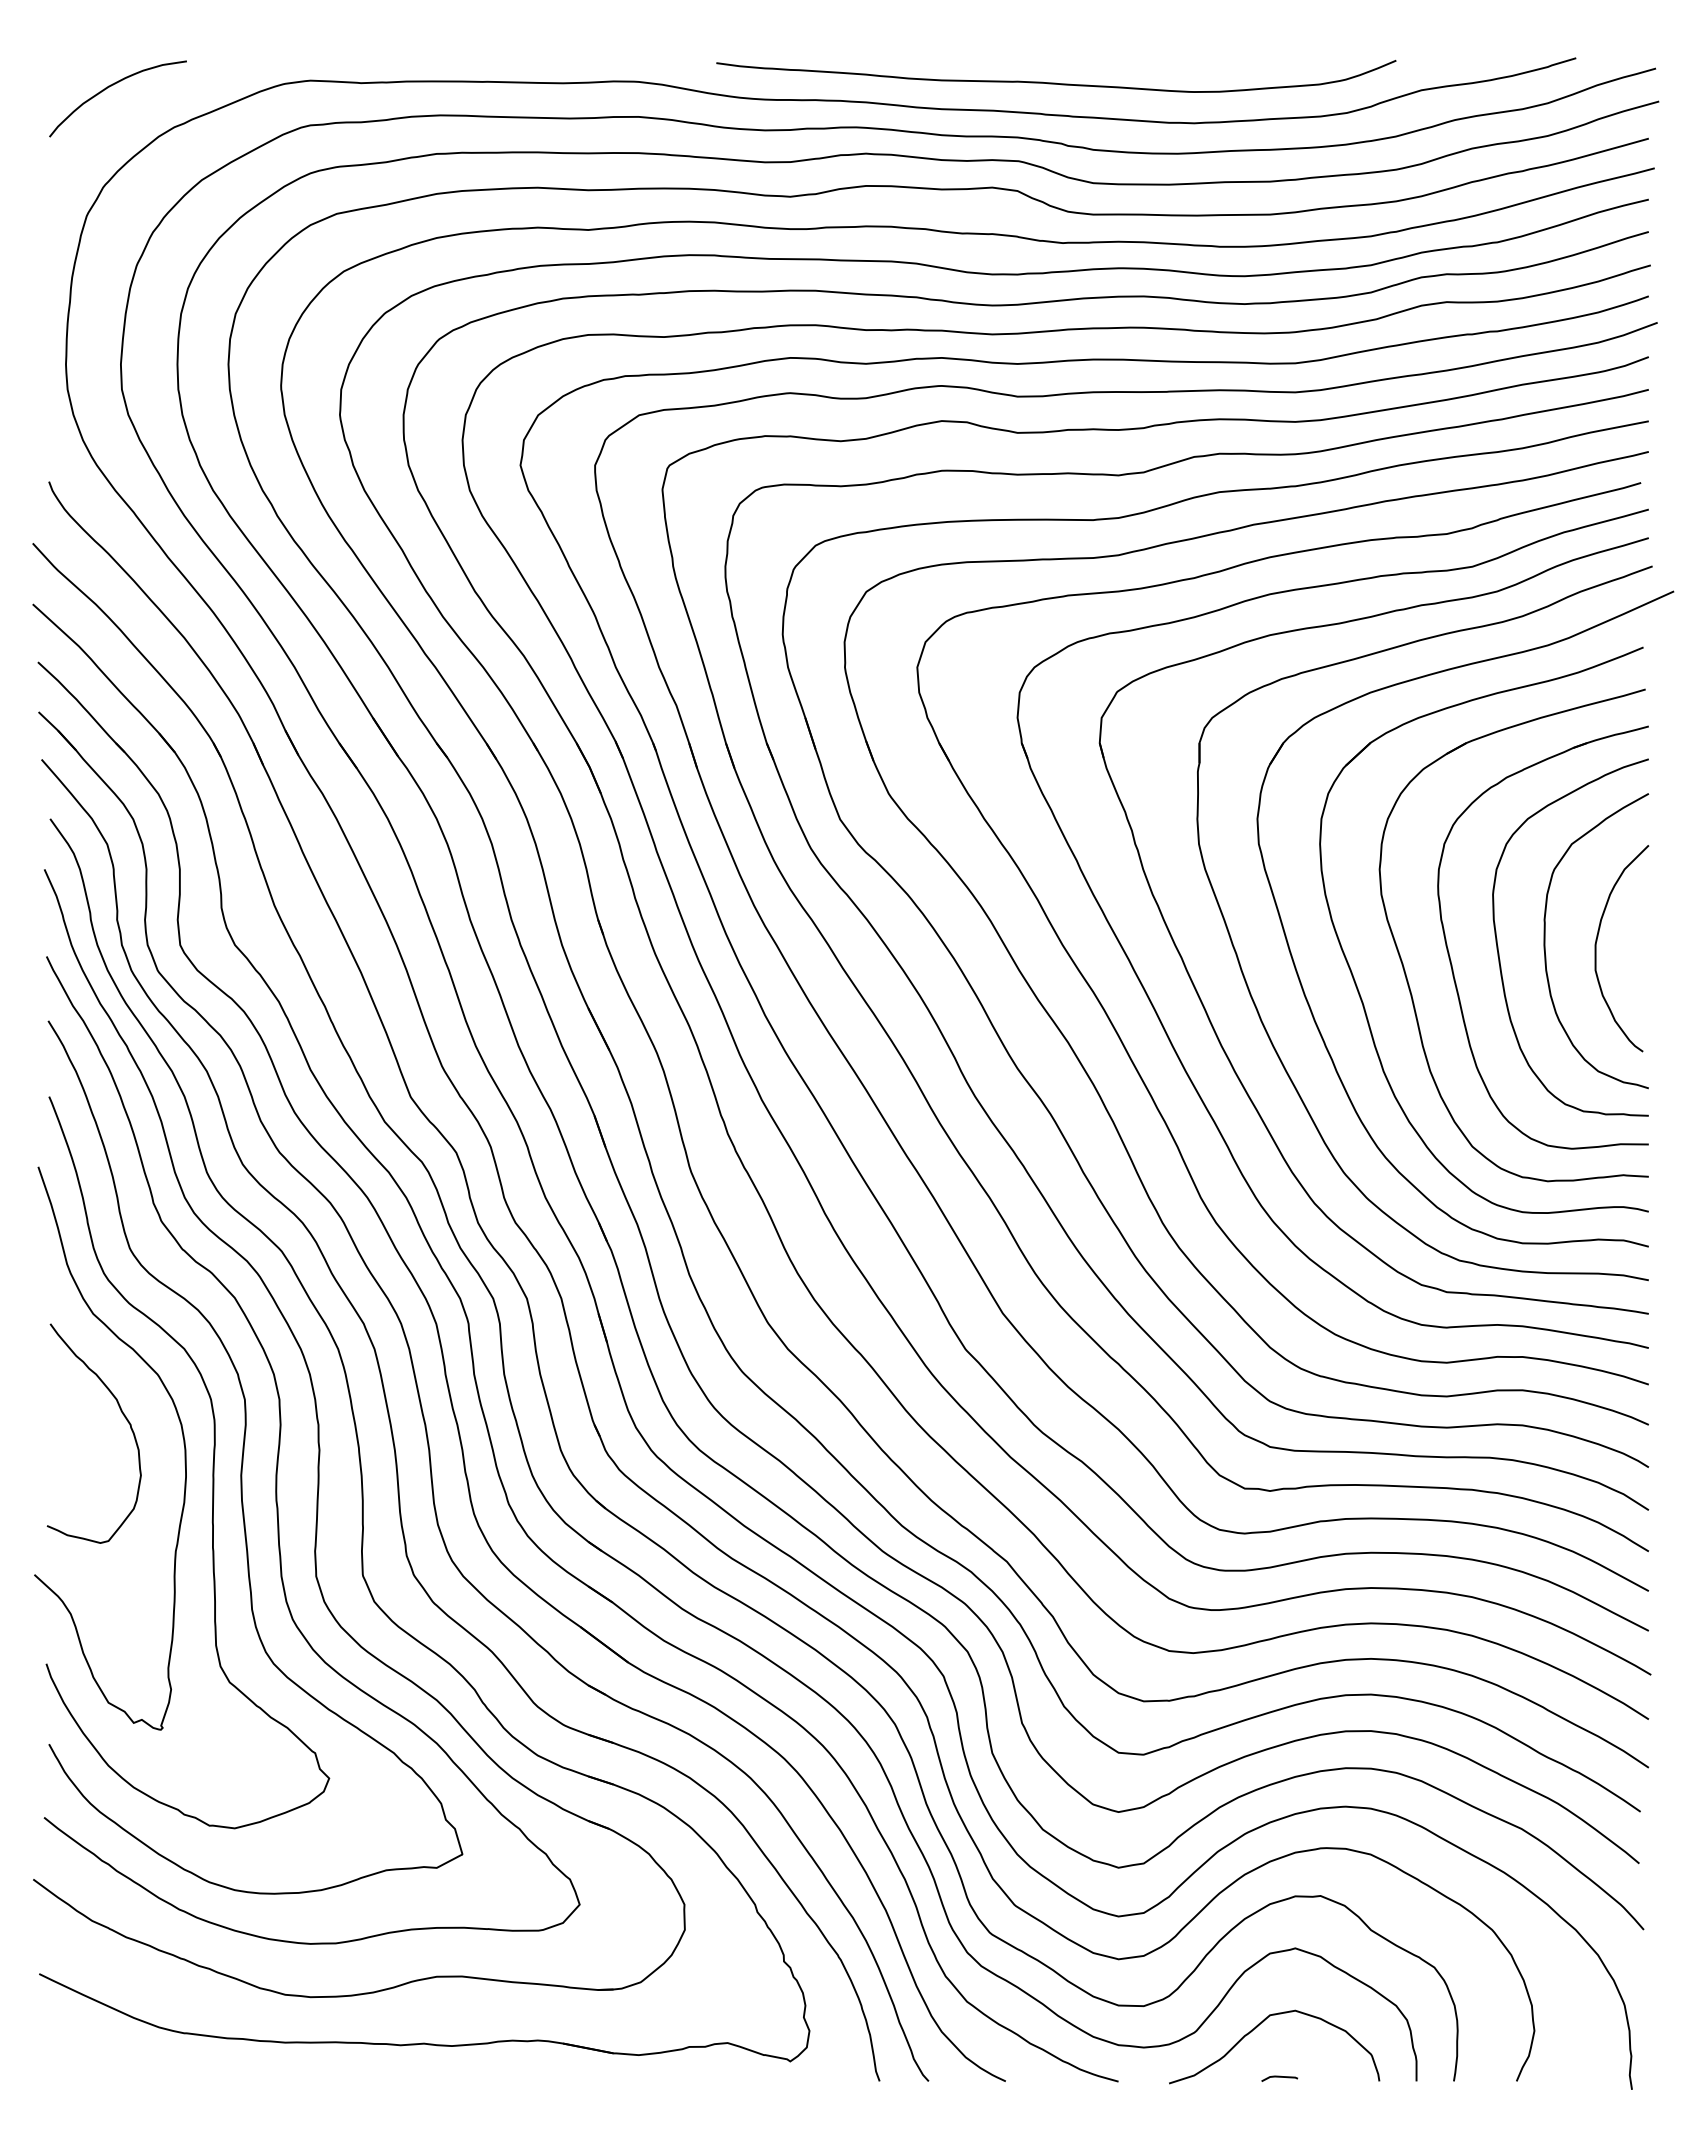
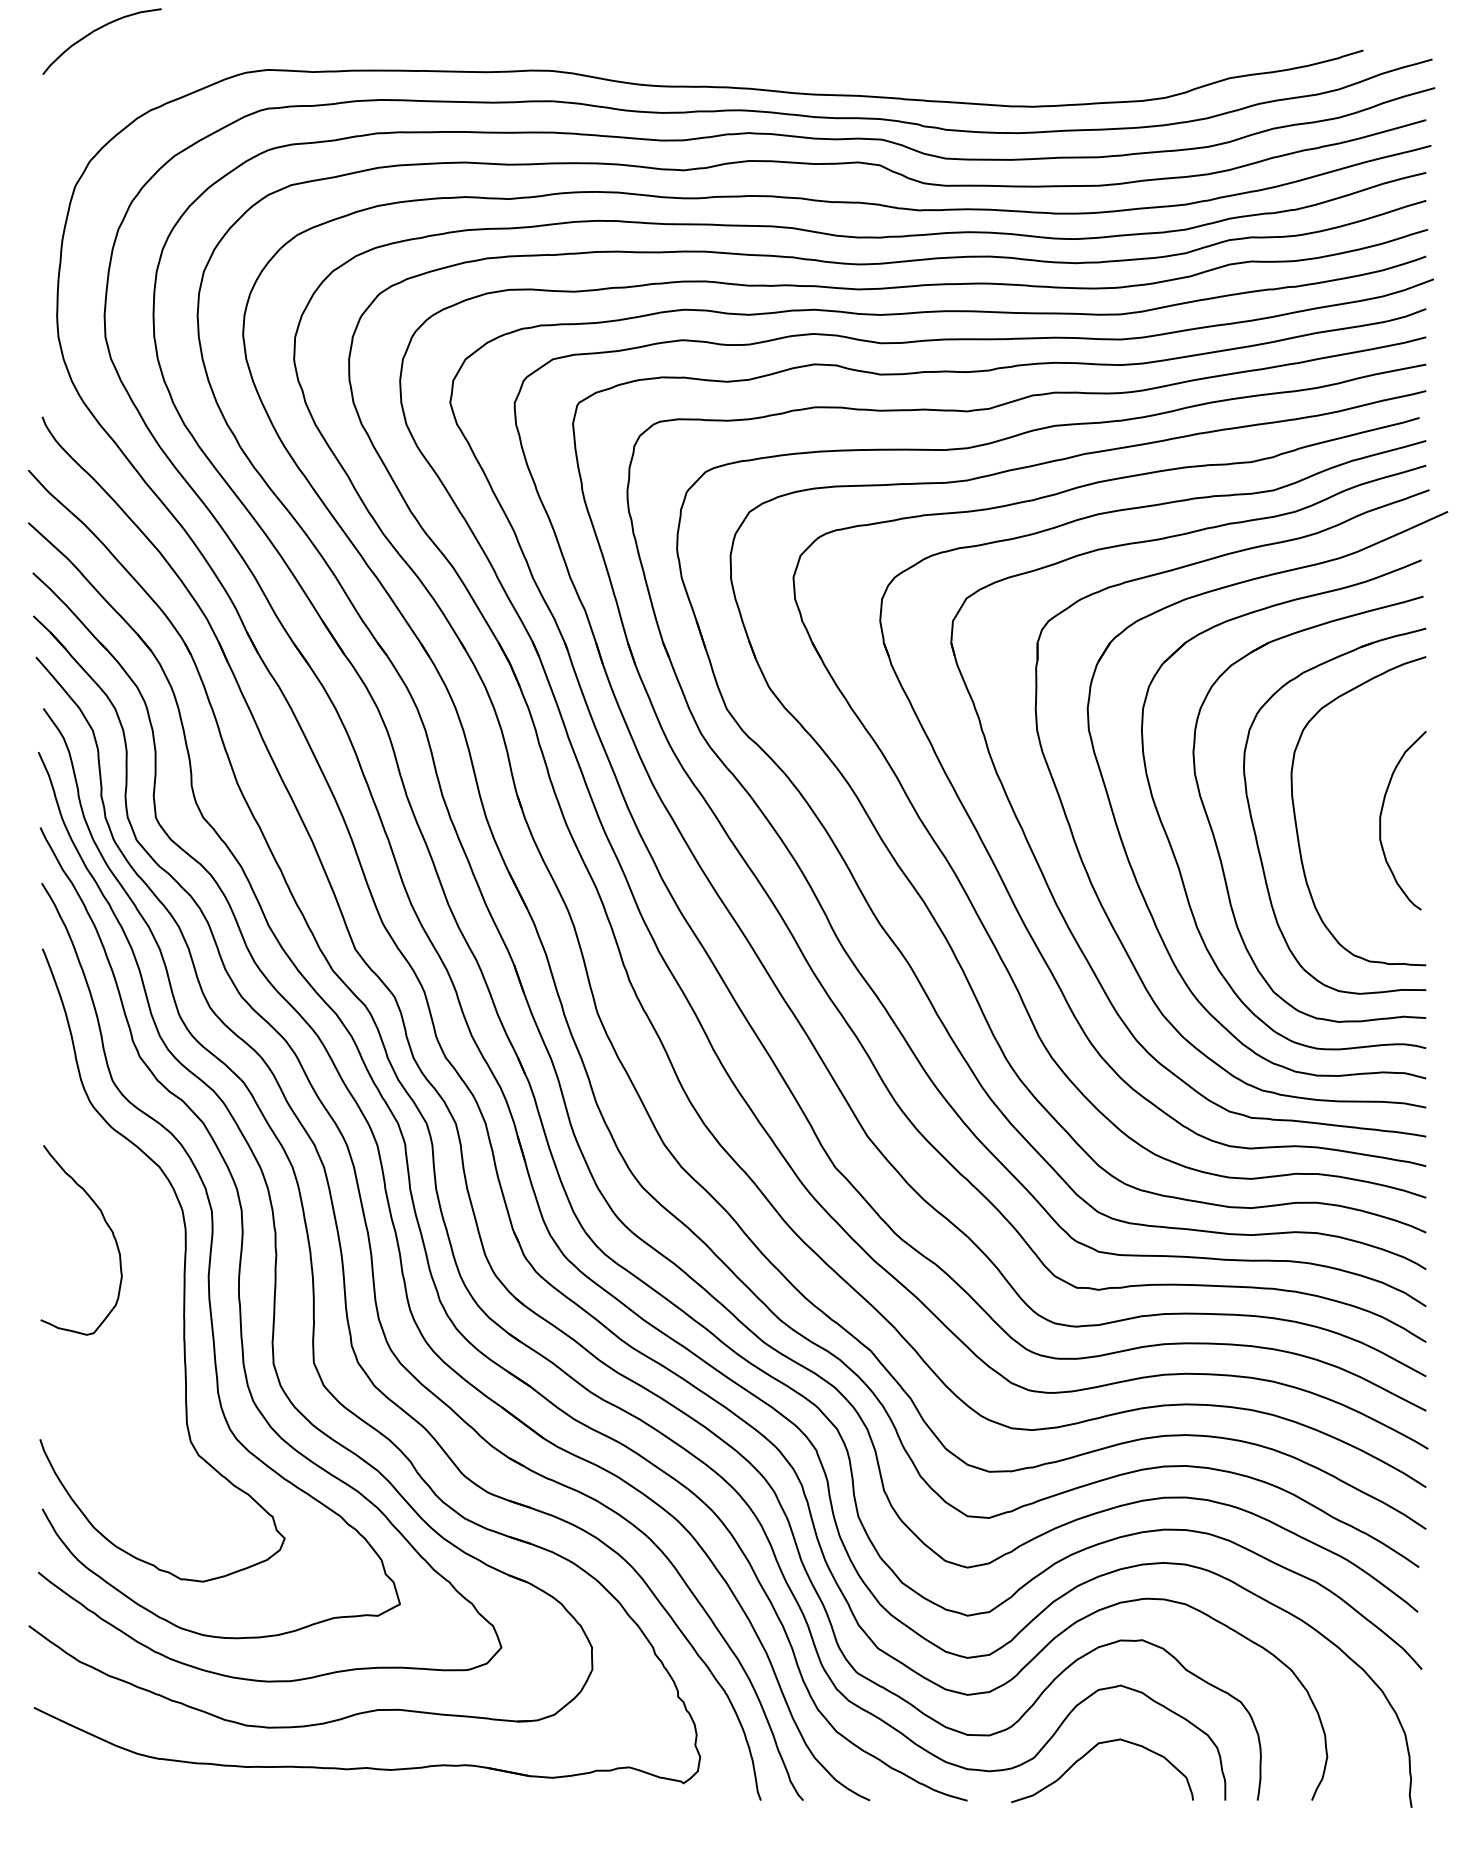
curve: (1056, 82) -> (913, 71), removed
curve: (111, 86) -> (96, 30), moved
curve: (1545, 941) -> (1336, 814), removed
curve: (182, 1437) -> (157, 1243), removed
line: (1279, 2077) -> (1106, 1797), removed

